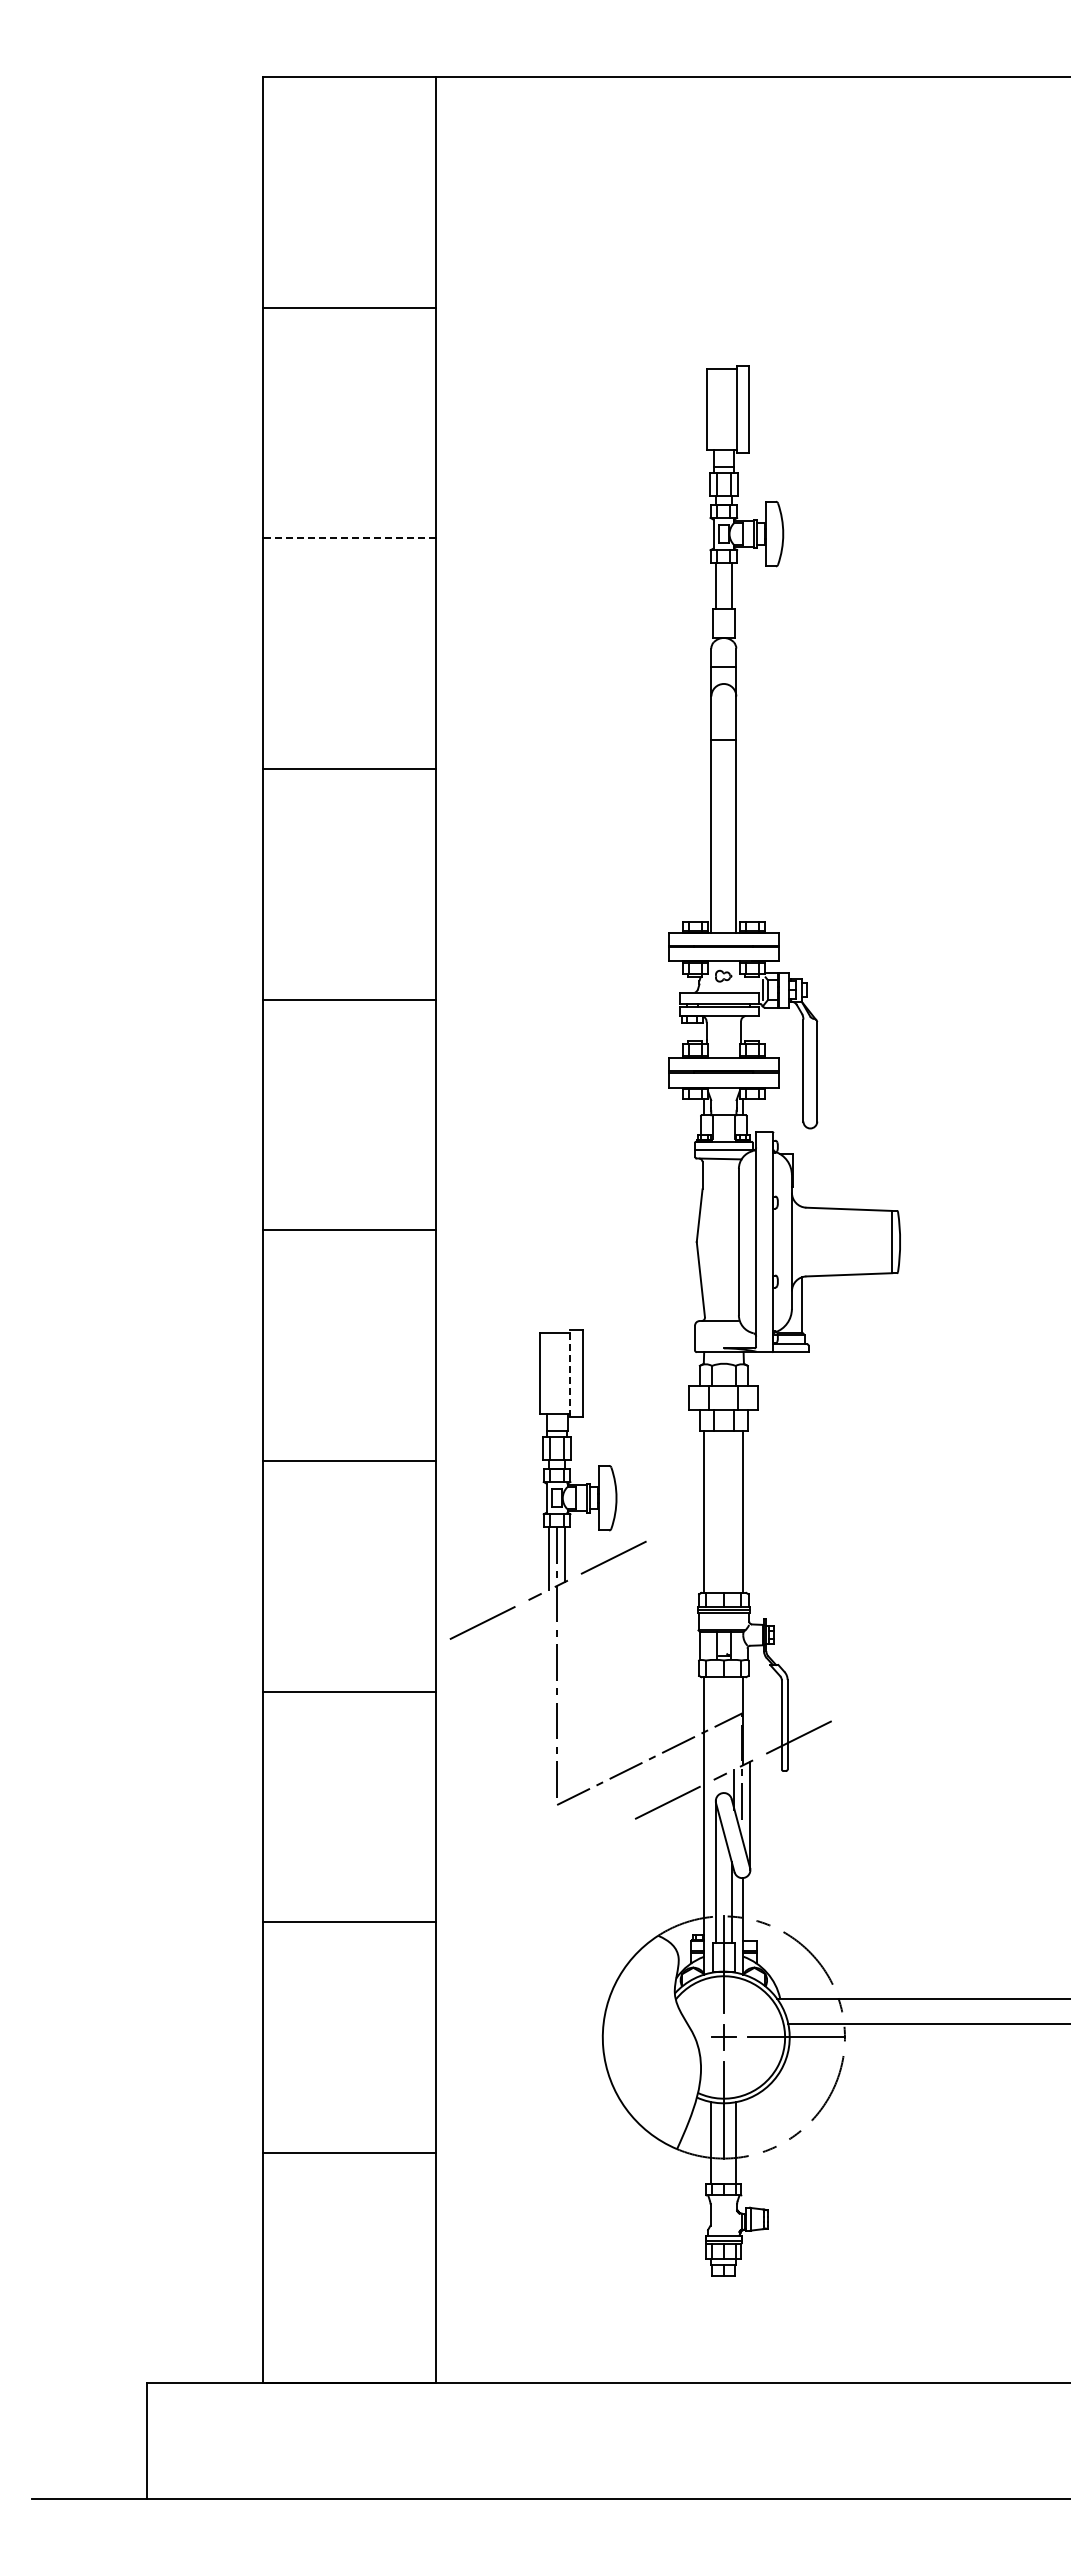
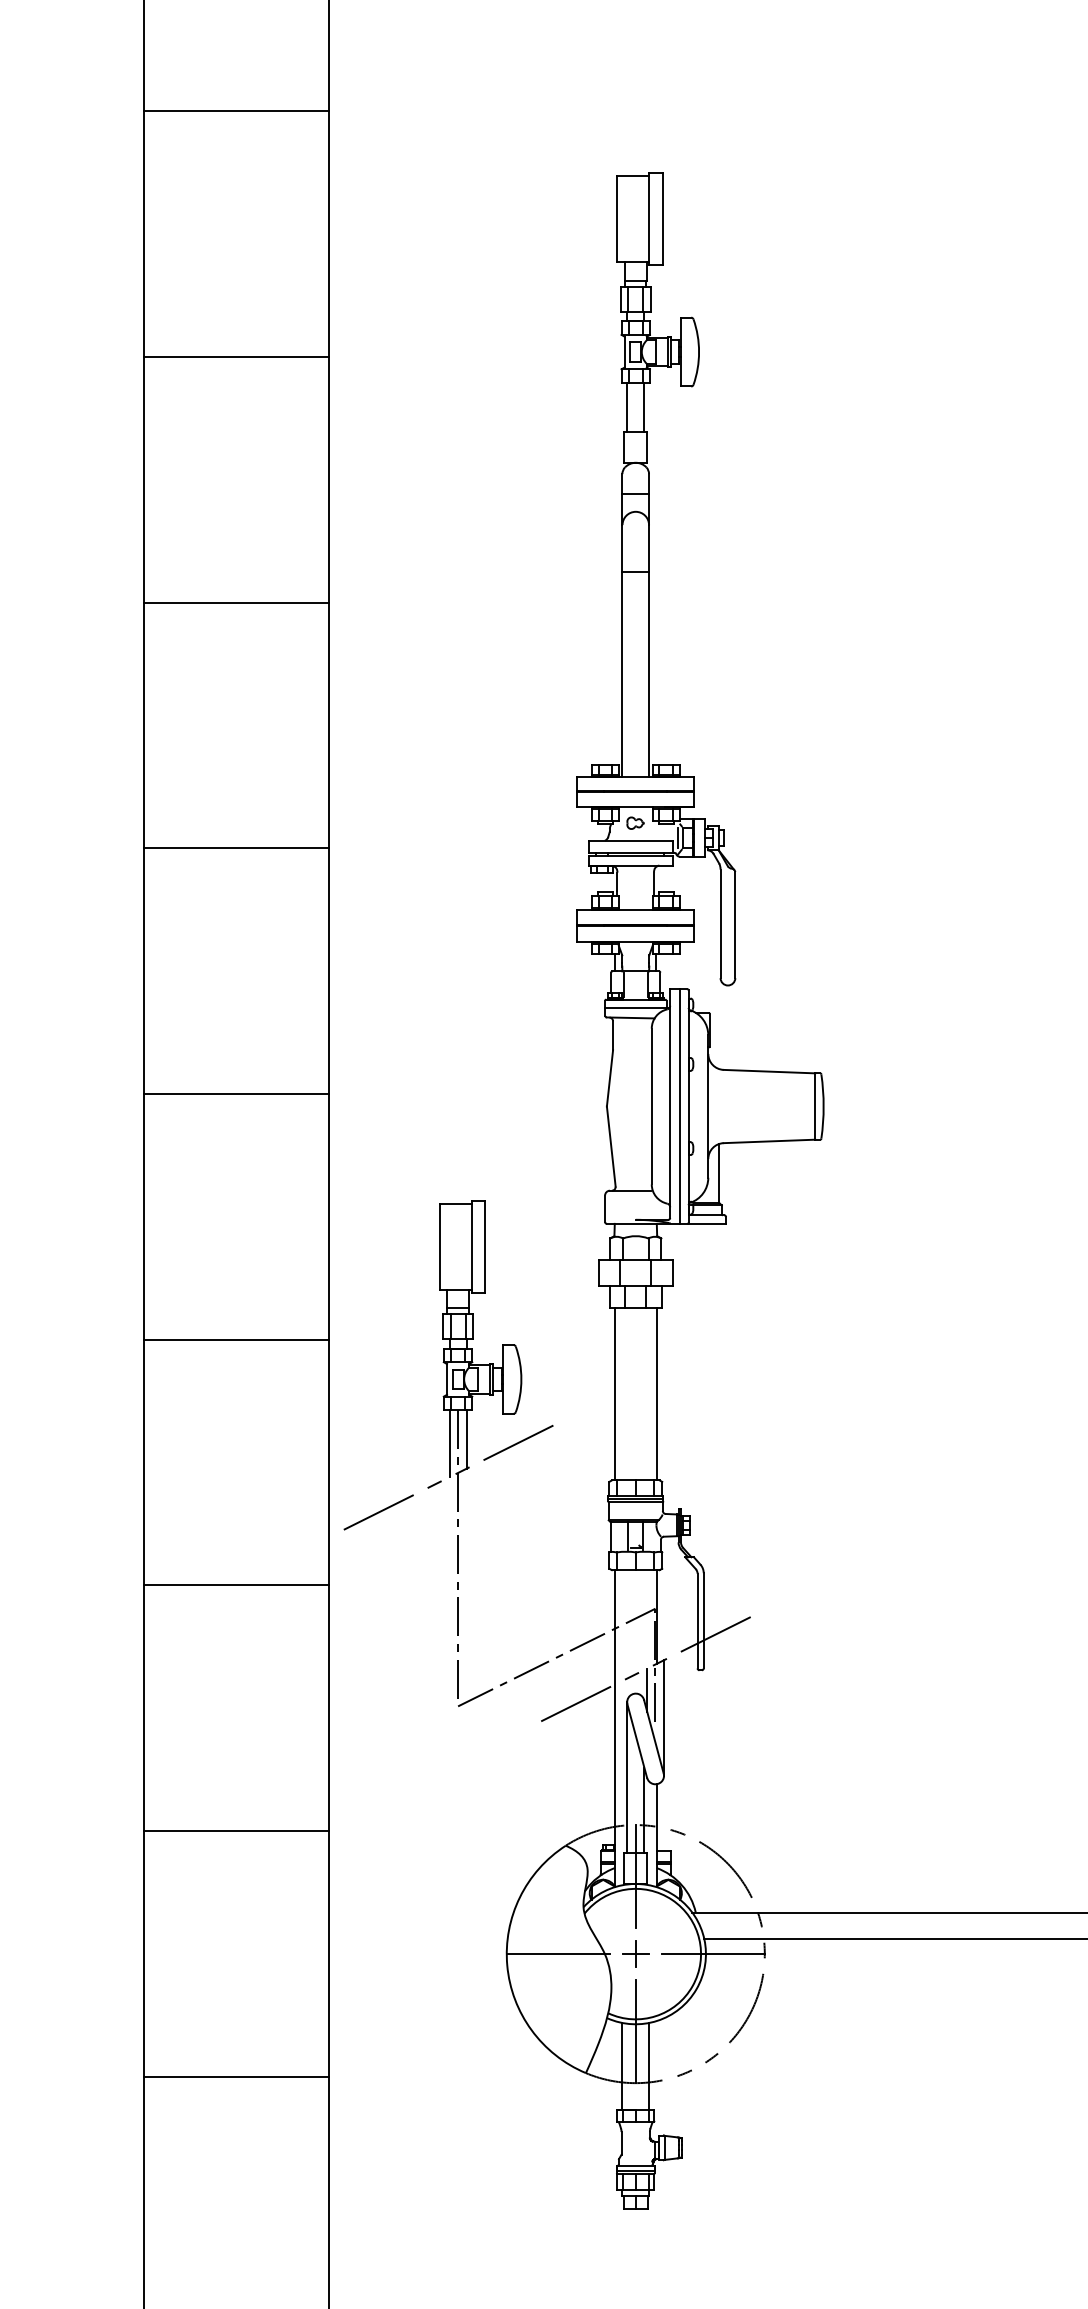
line: (348, 538) -> (235, 356), dashed -> solid
line: (765, 1241) -> (680, 1105), added
line: (569, 1373) -> (471, 1246), dashed -> solid
line: (650, 2037) -> (557, 1954), added

